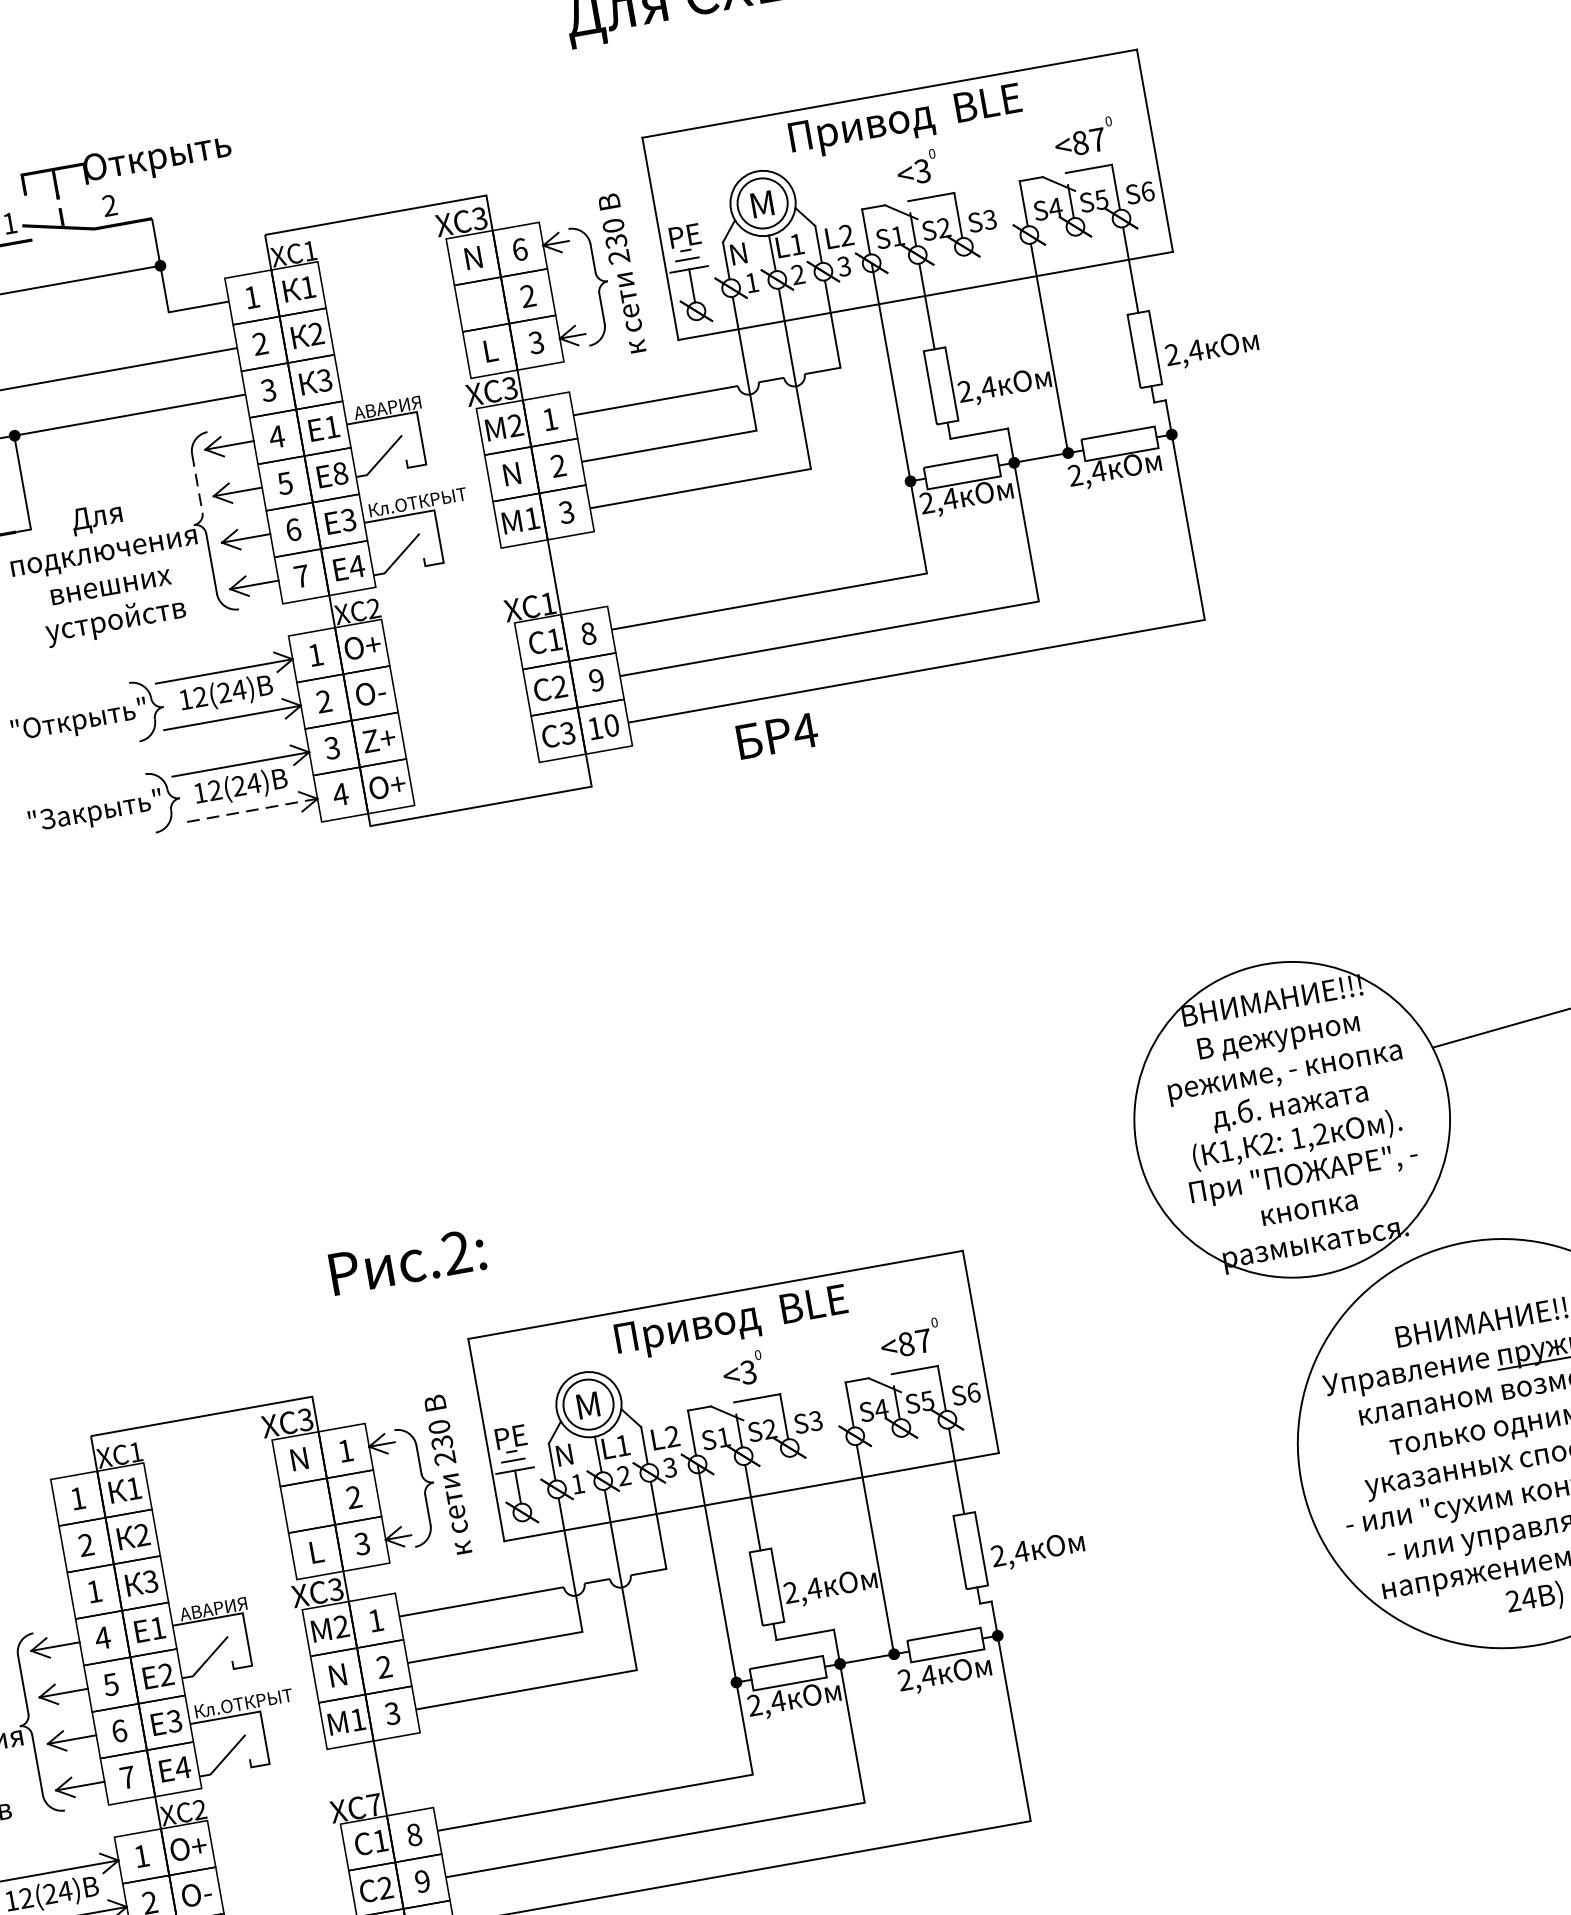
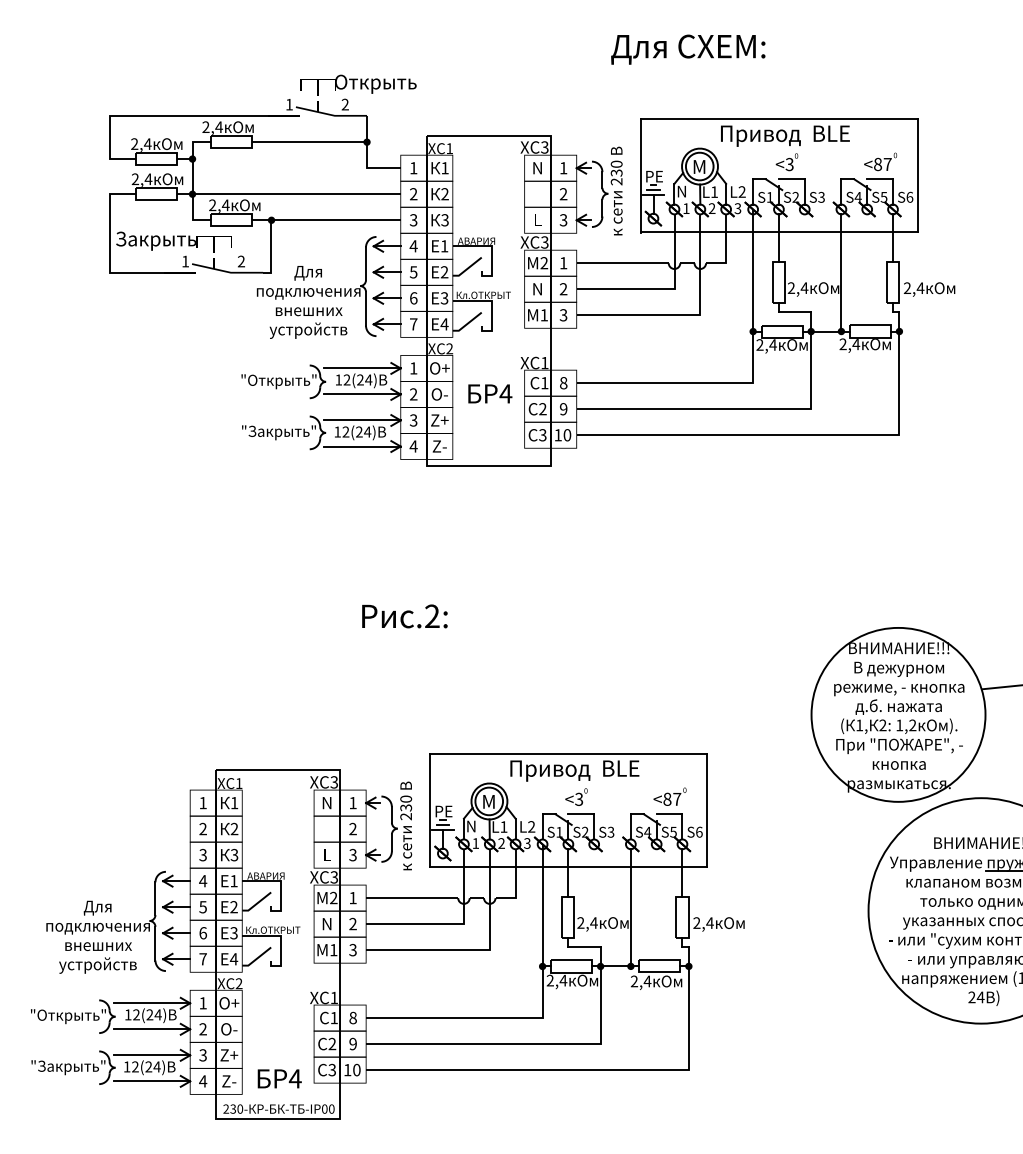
text: (519, 250) -> (563, 168), 6 -> 1
text: (340, 473) -> (444, 272), 8 -> 2
line: (198, 484) -> (366, 264), dashed -> solid
text: (777, 735) -> (490, 393), moved
text: (386, 786) -> (439, 446), О+ -> Z-
line: (247, 811) -> (361, 446), dashed -> solid
text: (406, 1262) -> (404, 616), moved
text: (93, 1590) -> (202, 854), 1 -> 3
text: (374, 1804) -> (334, 997), 7 -> 1

